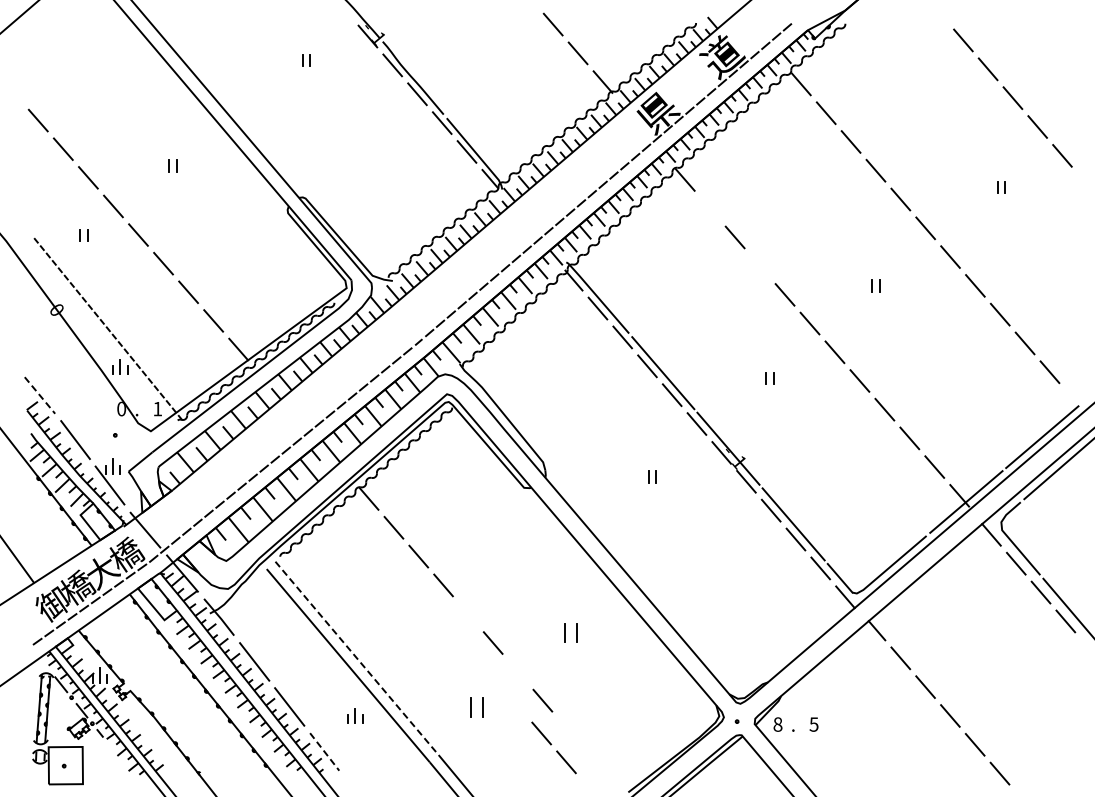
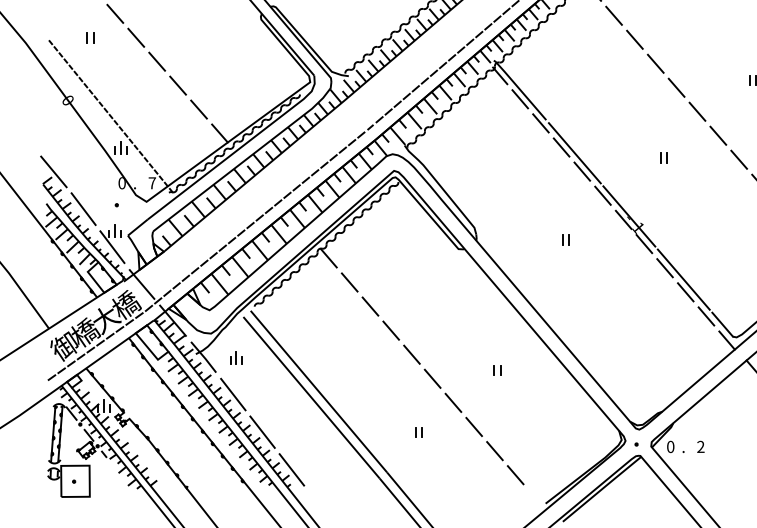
line: (709, 208) -> (613, 15), added
line: (759, 265) -> (655, 63), added
line: (39, 395) -> (53, 171), dashed -> solid
text: (157, 409) -> (152, 183), 1 -> 7
line: (468, 614) -> (412, 354), added
part: (570, 632) -> (497, 370), size x0.62
line: (357, 658) -> (319, 391), dashed -> solid
line: (517, 671) -> (453, 402), added
part: (476, 707) -> (418, 432), size x0.62
part: (355, 715) -> (236, 357), moved
text: (777, 724) -> (670, 446), 8 -> 0
text: (813, 724) -> (700, 446), 5 -> 2
line: (551, 745) -> (503, 461), moved
line: (324, 751) -> (291, 469), dashed -> solid

